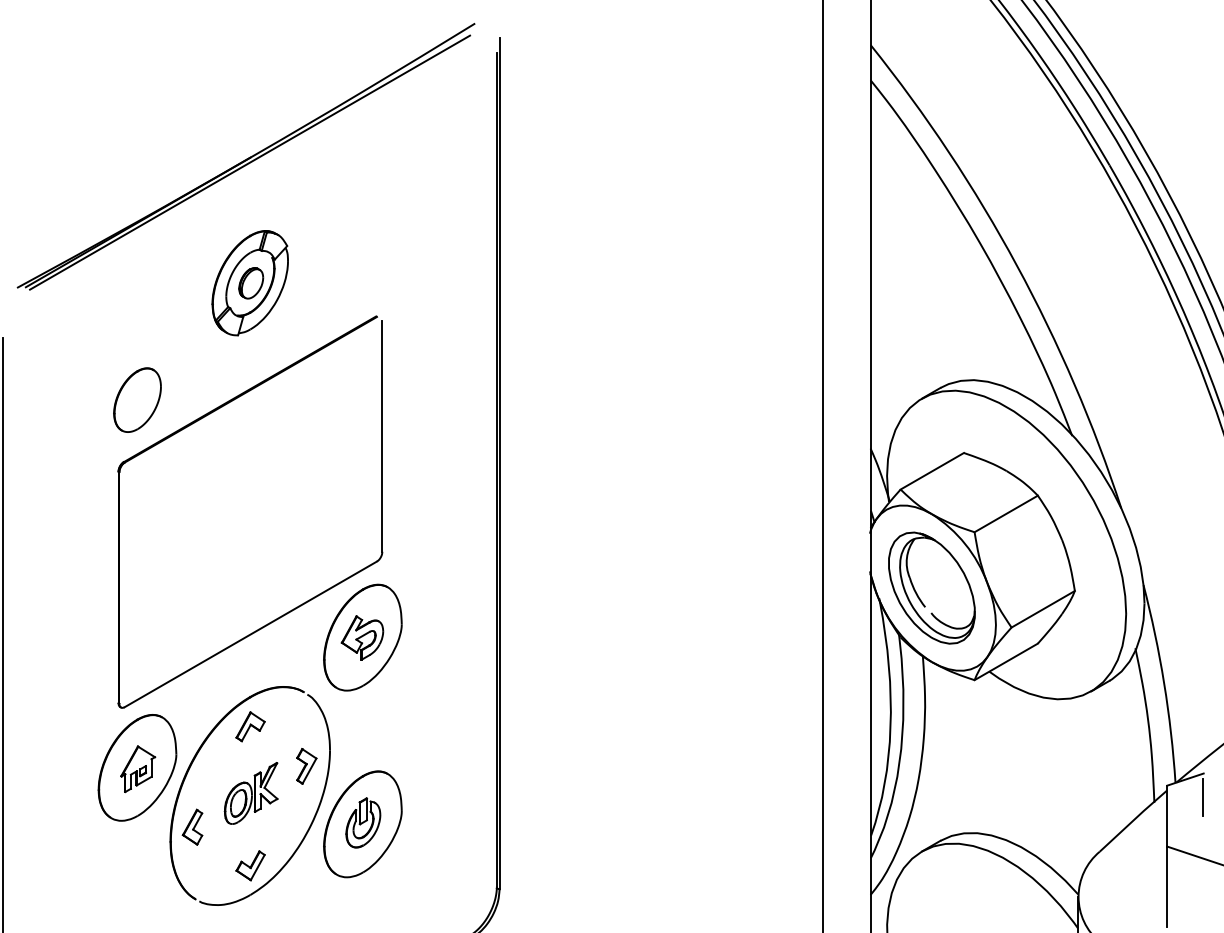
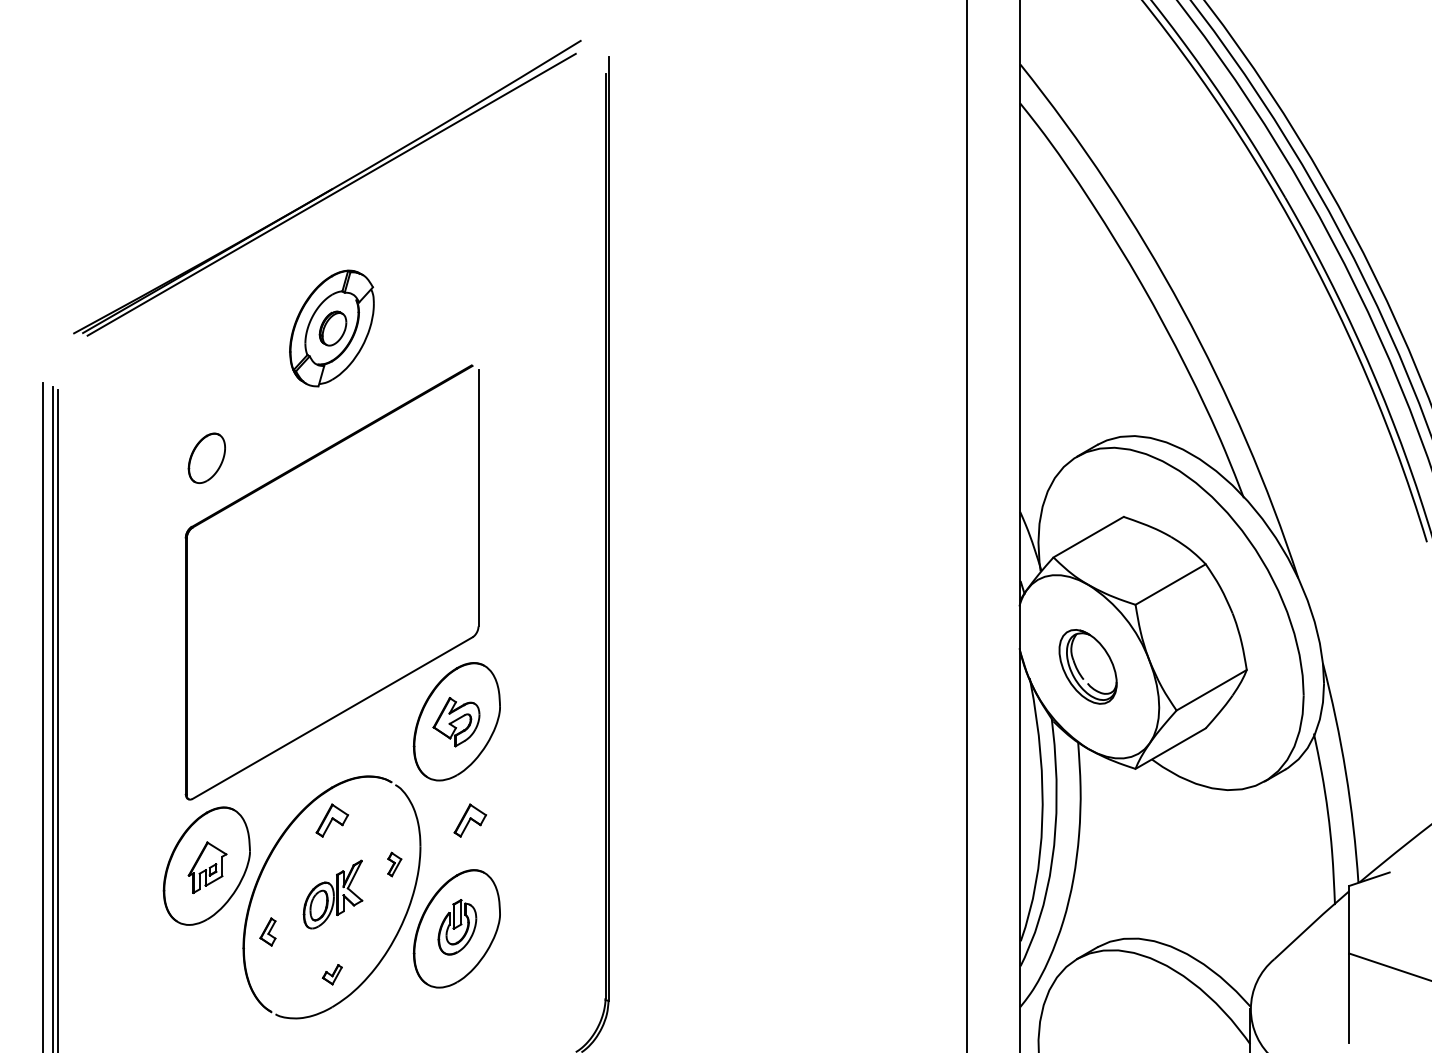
part: (137, 400) -> (206, 458), size x0.7
part: (931, 587) -> (1087, 666), size x0.6
part: (375, 726) -> (470, 820), added
part: (306, 766) -> (394, 864), size x0.6
line: (1202, 796) -> (1388, 898), removed
part: (192, 826) -> (267, 931), size x0.7
part: (250, 865) -> (332, 974), size x0.6

